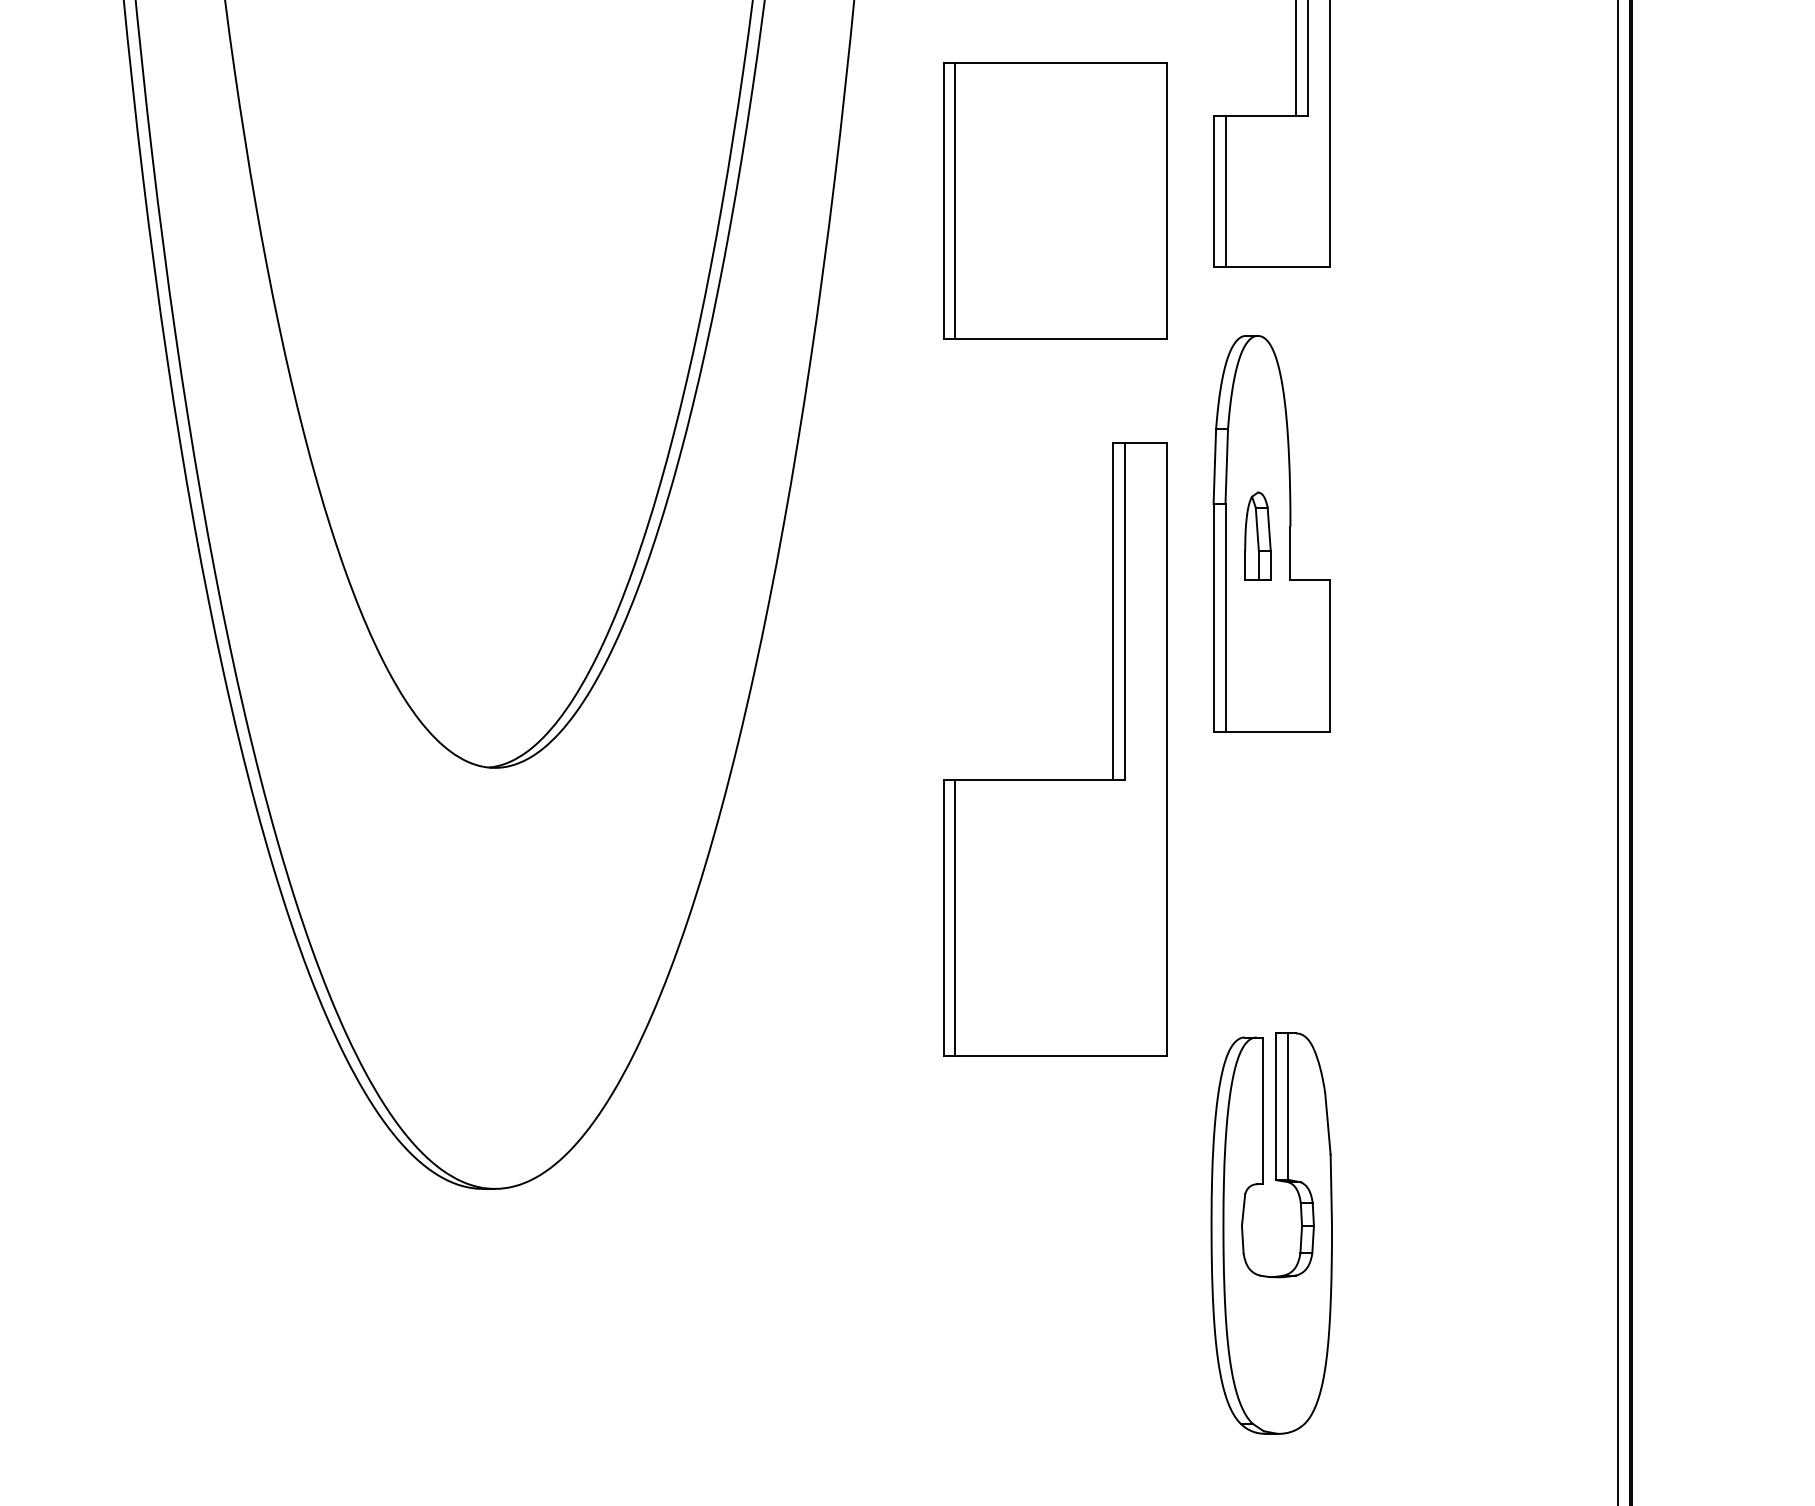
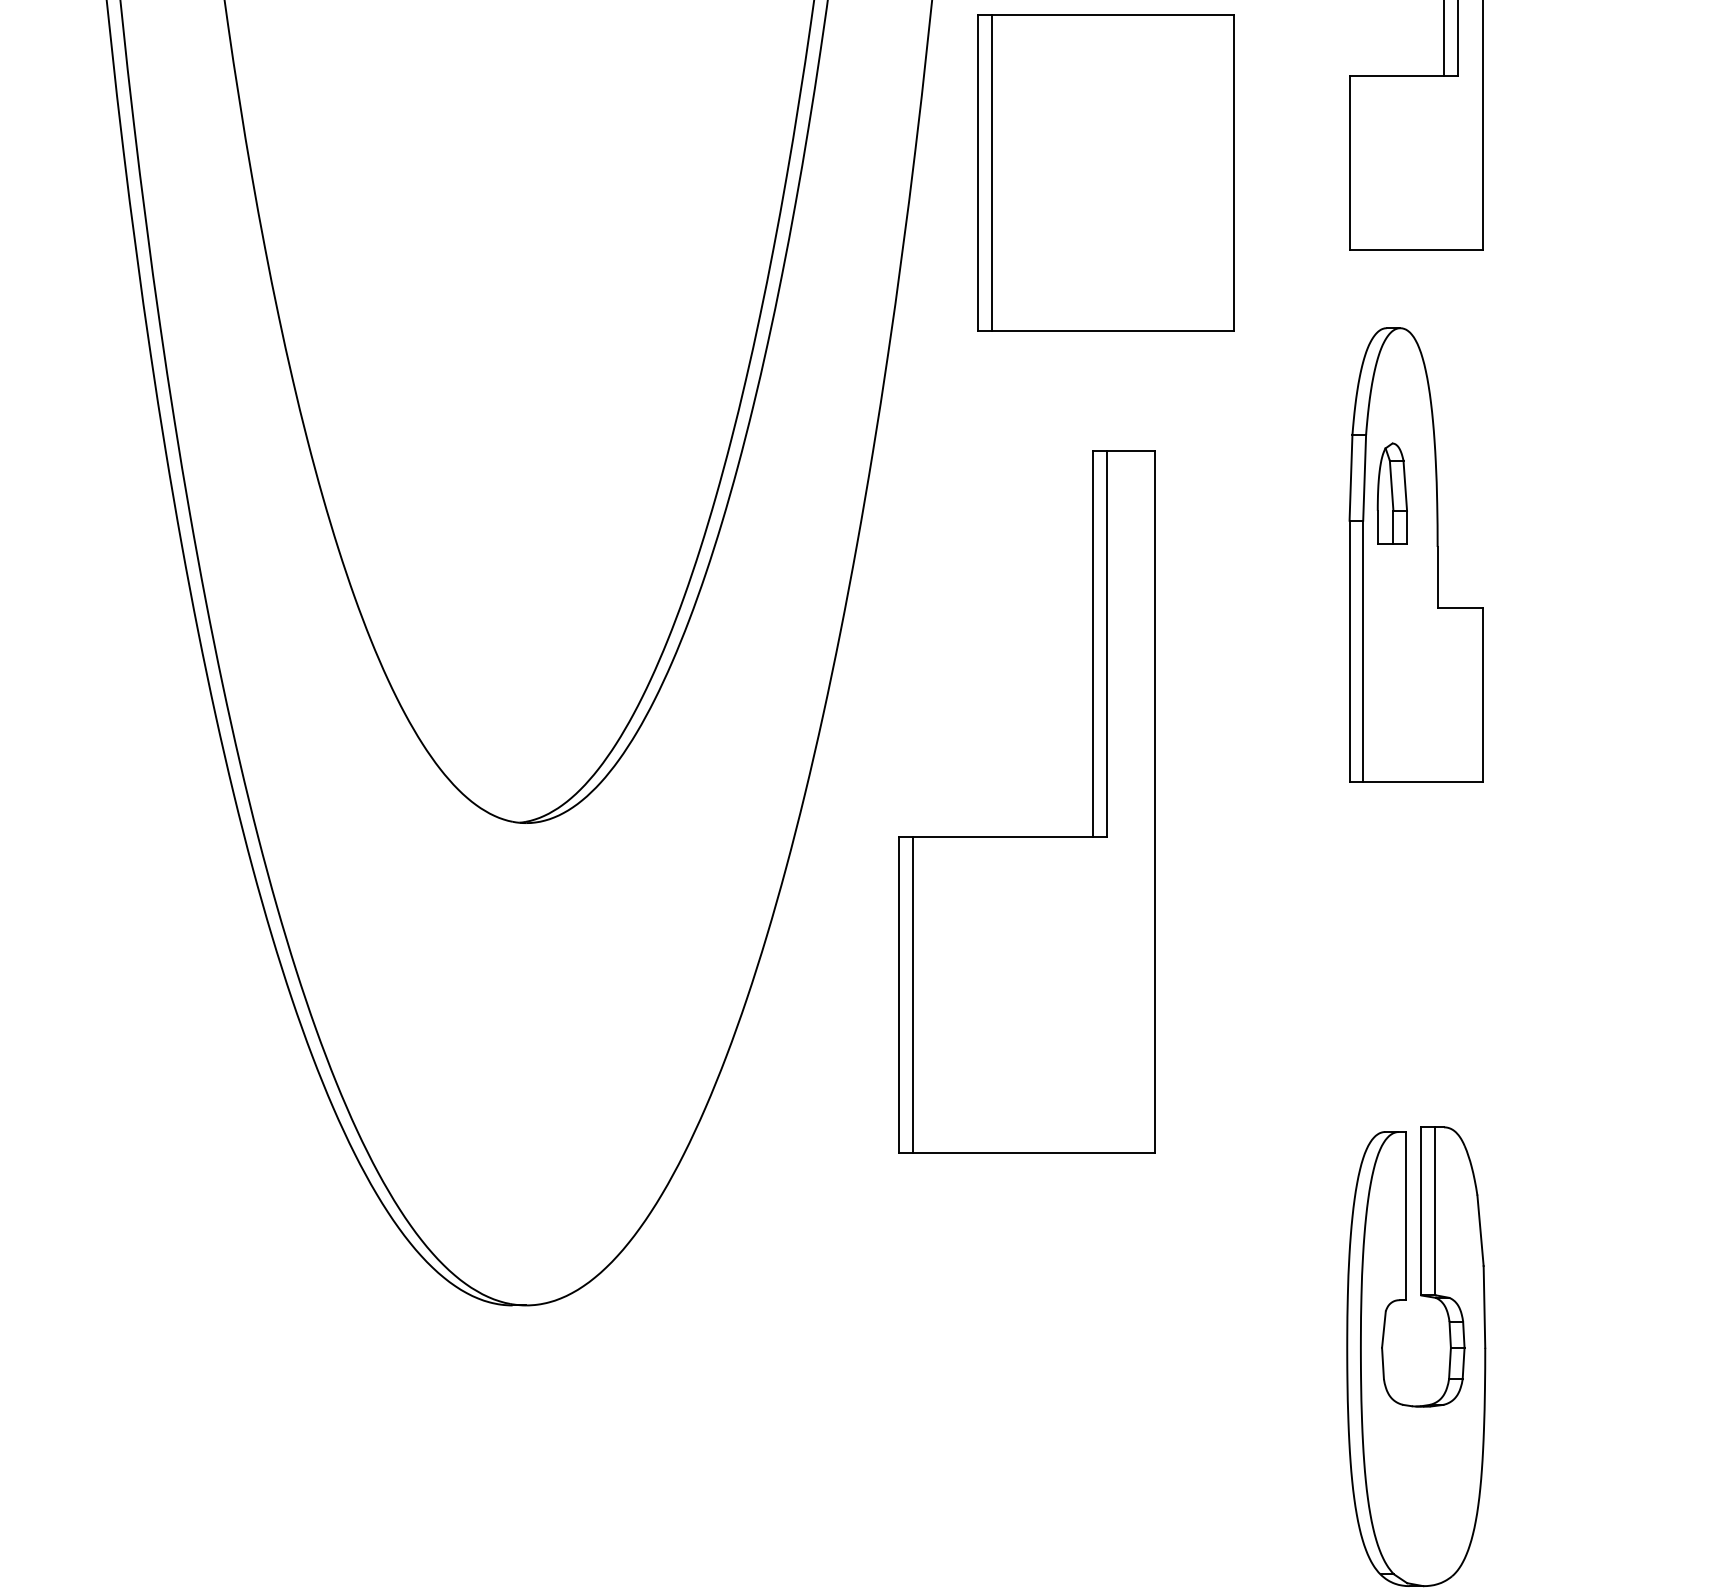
line: (1225, 191) -> (1363, 162), removed
part: (1055, 200) -> (1106, 173), moved
part: (1257, 535) -> (1391, 492), moved
part: (1055, 779) -> (1027, 836), moved

